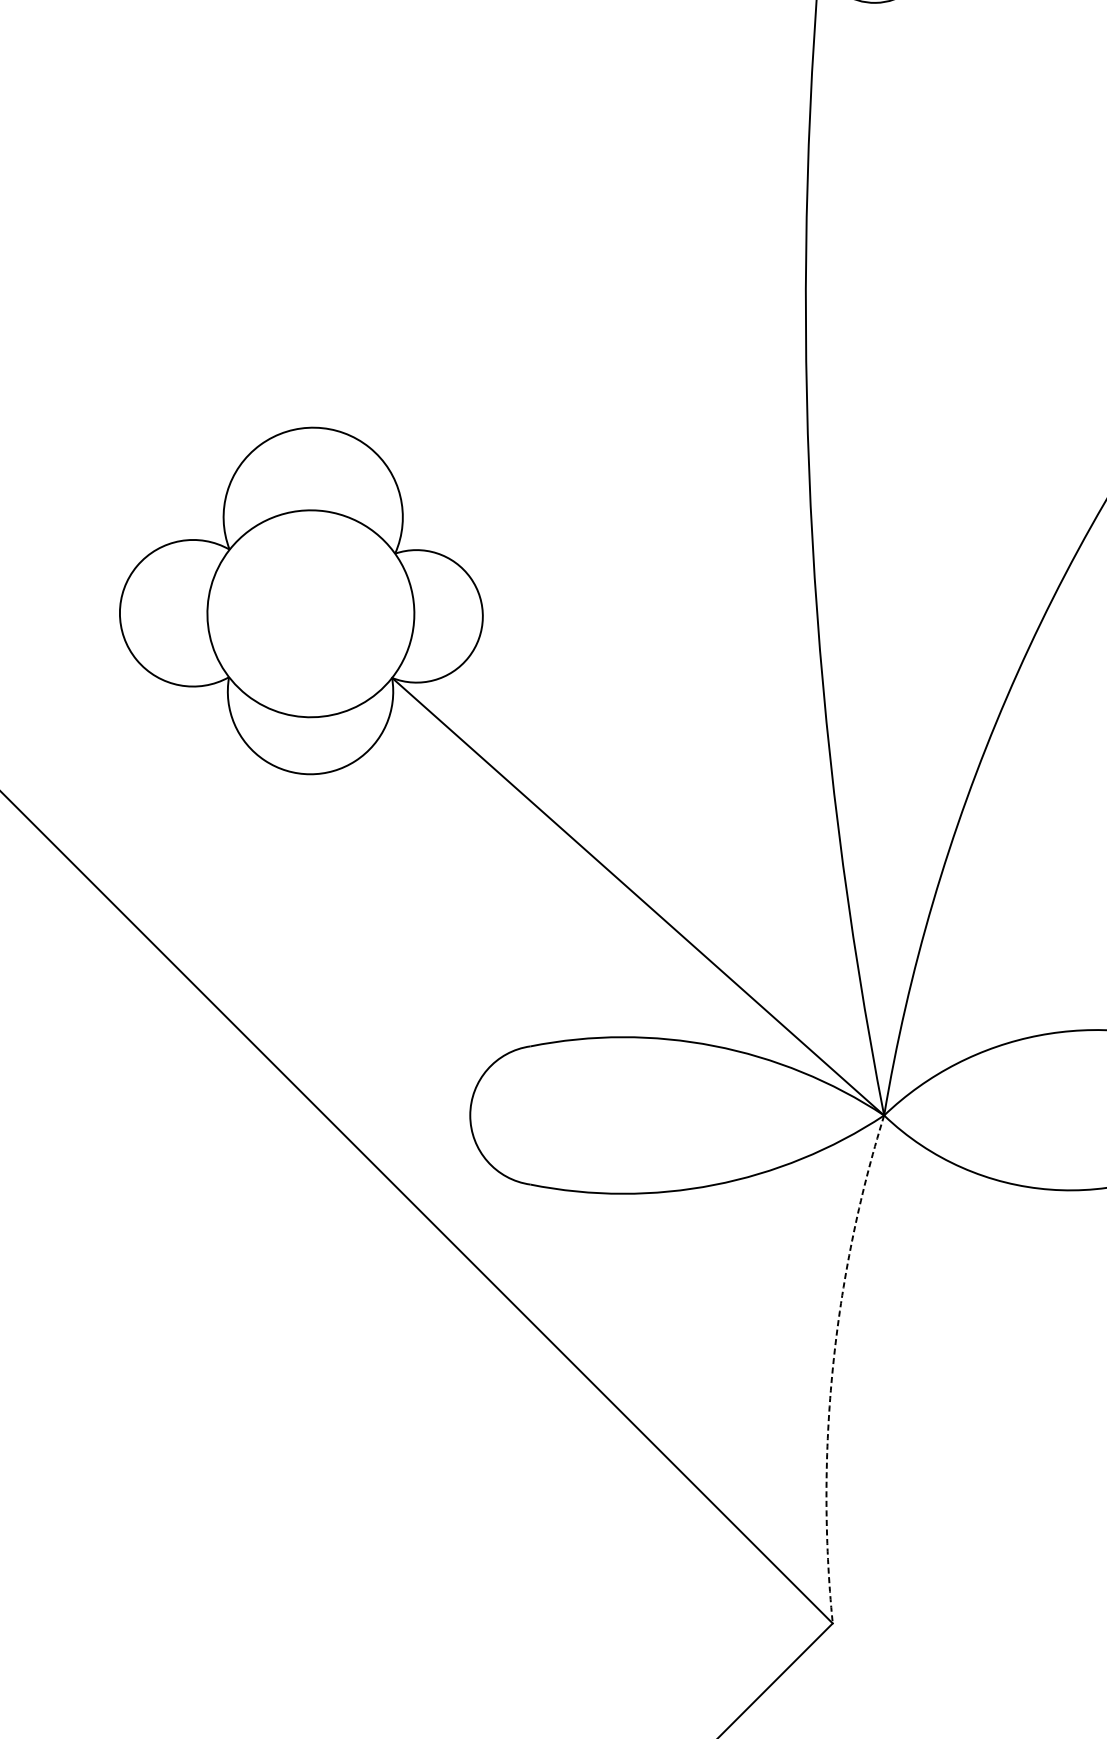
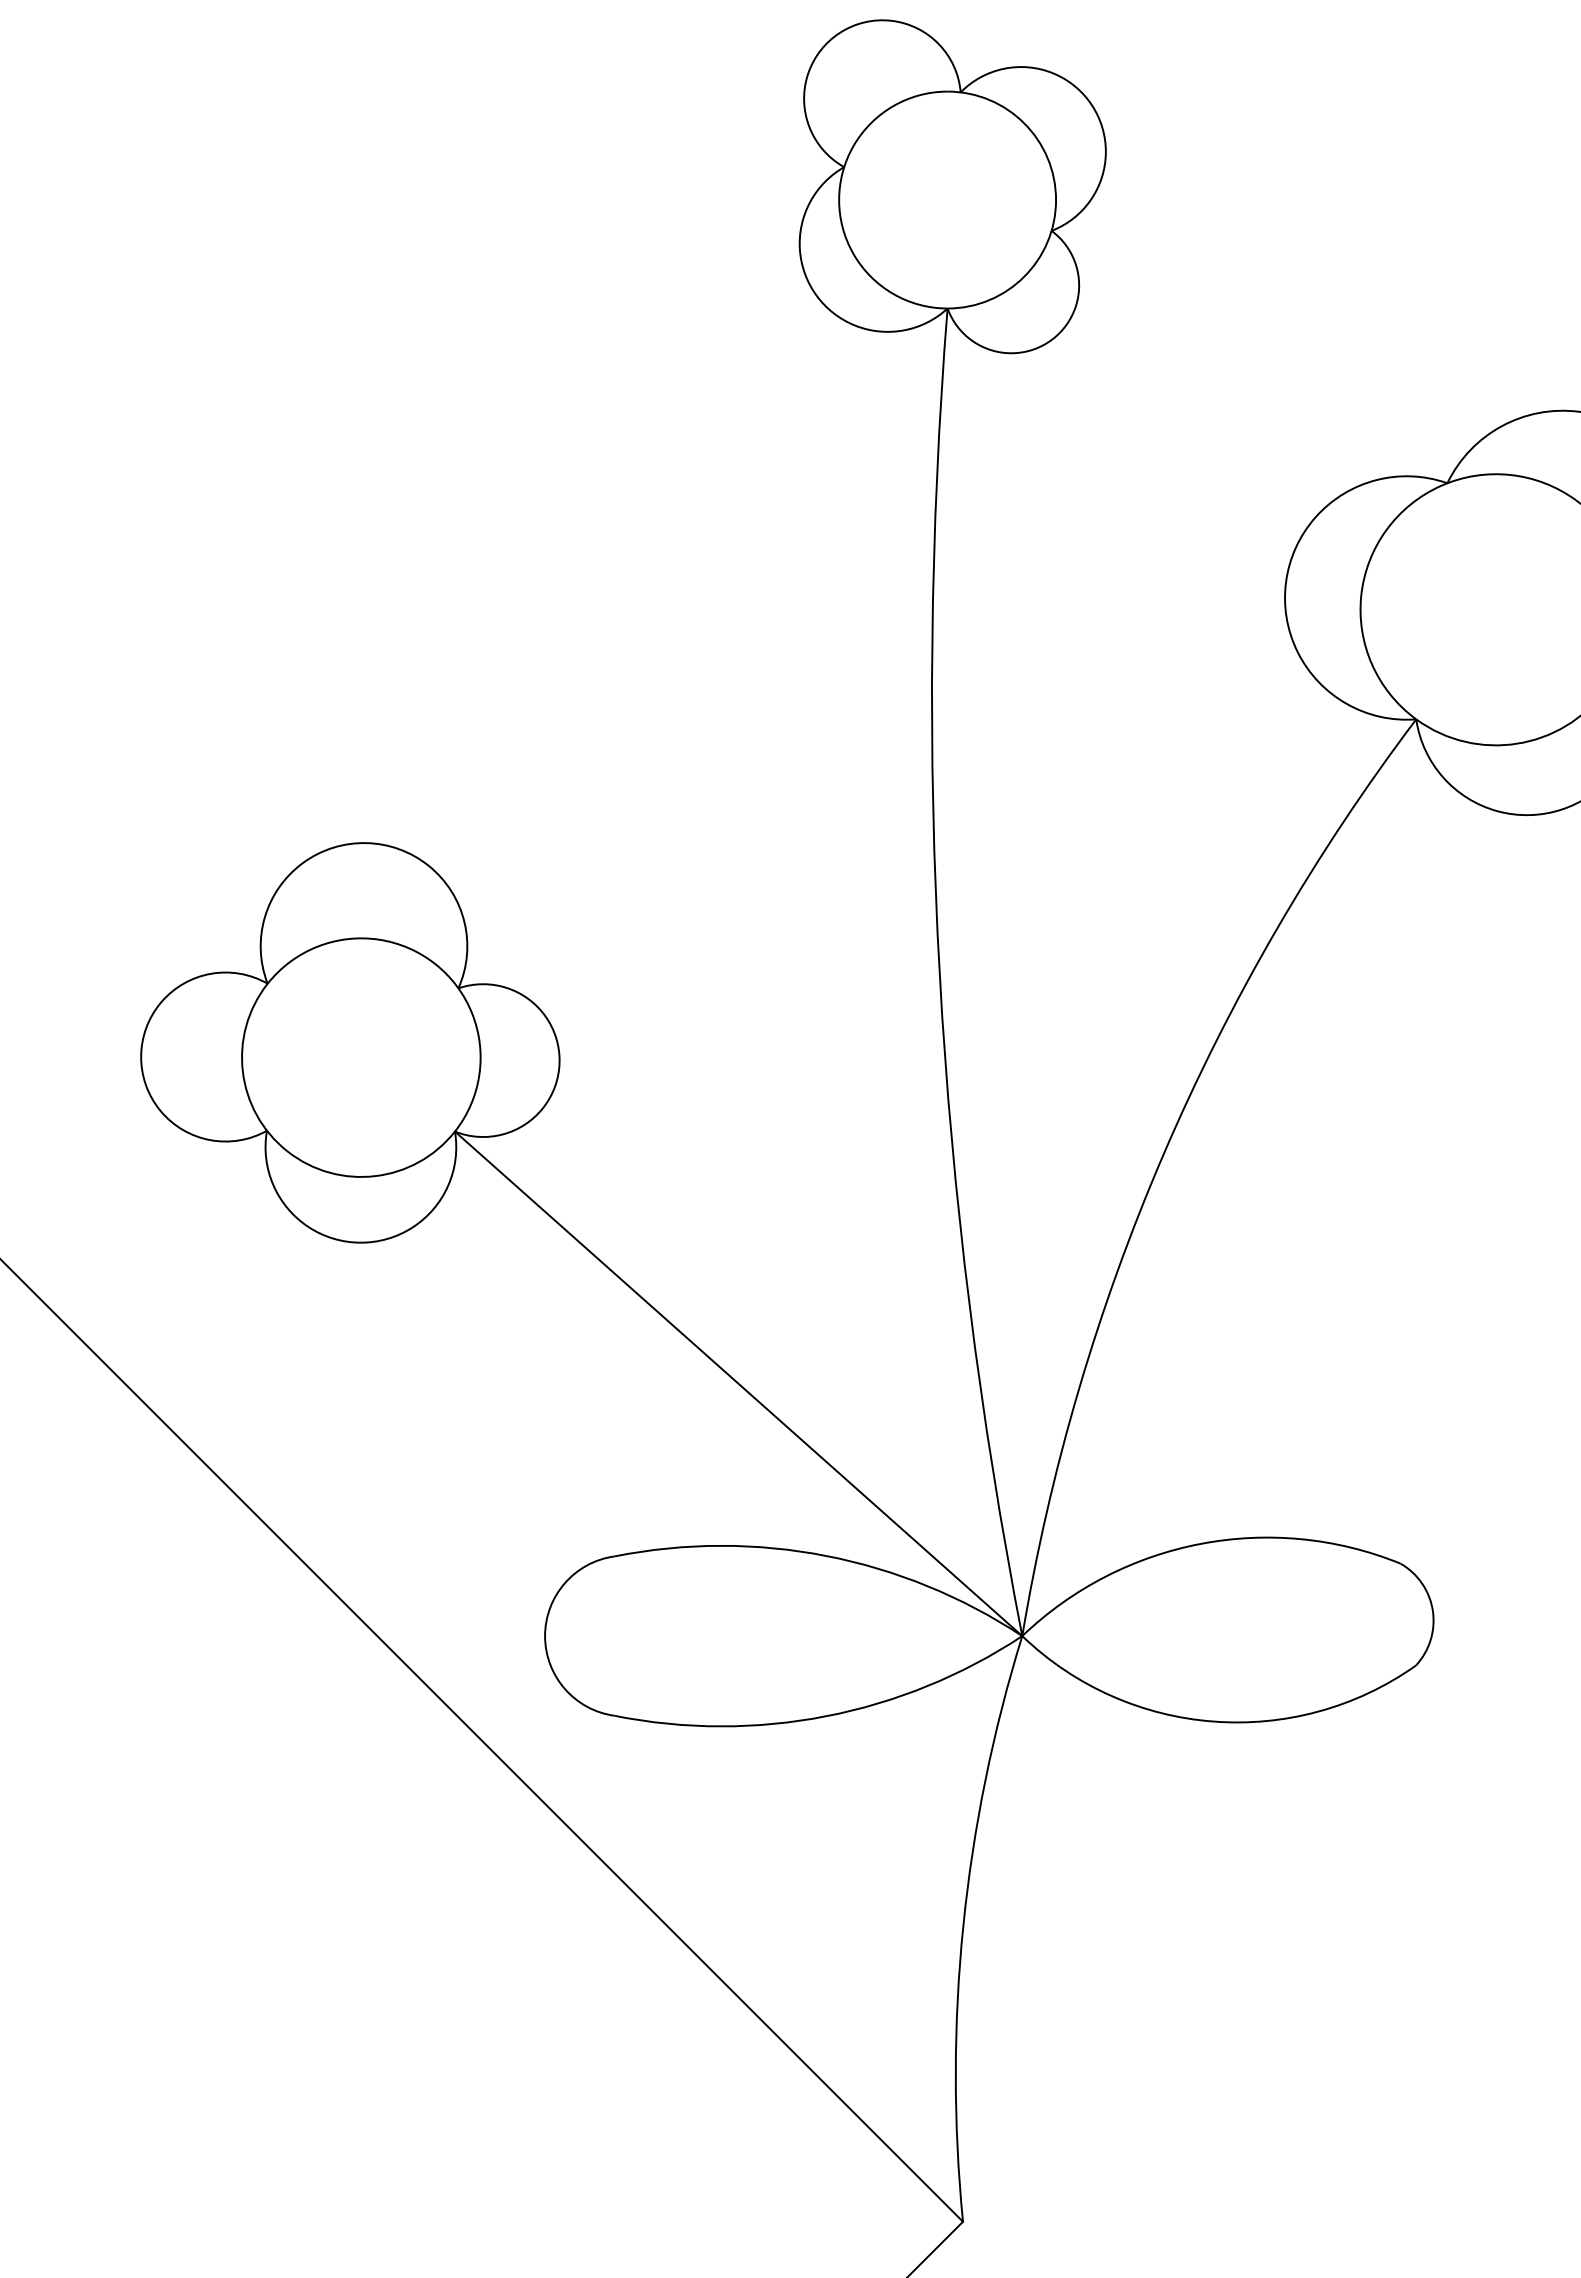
arc: (833, 1366) -> (963, 1925), dashed -> solid

